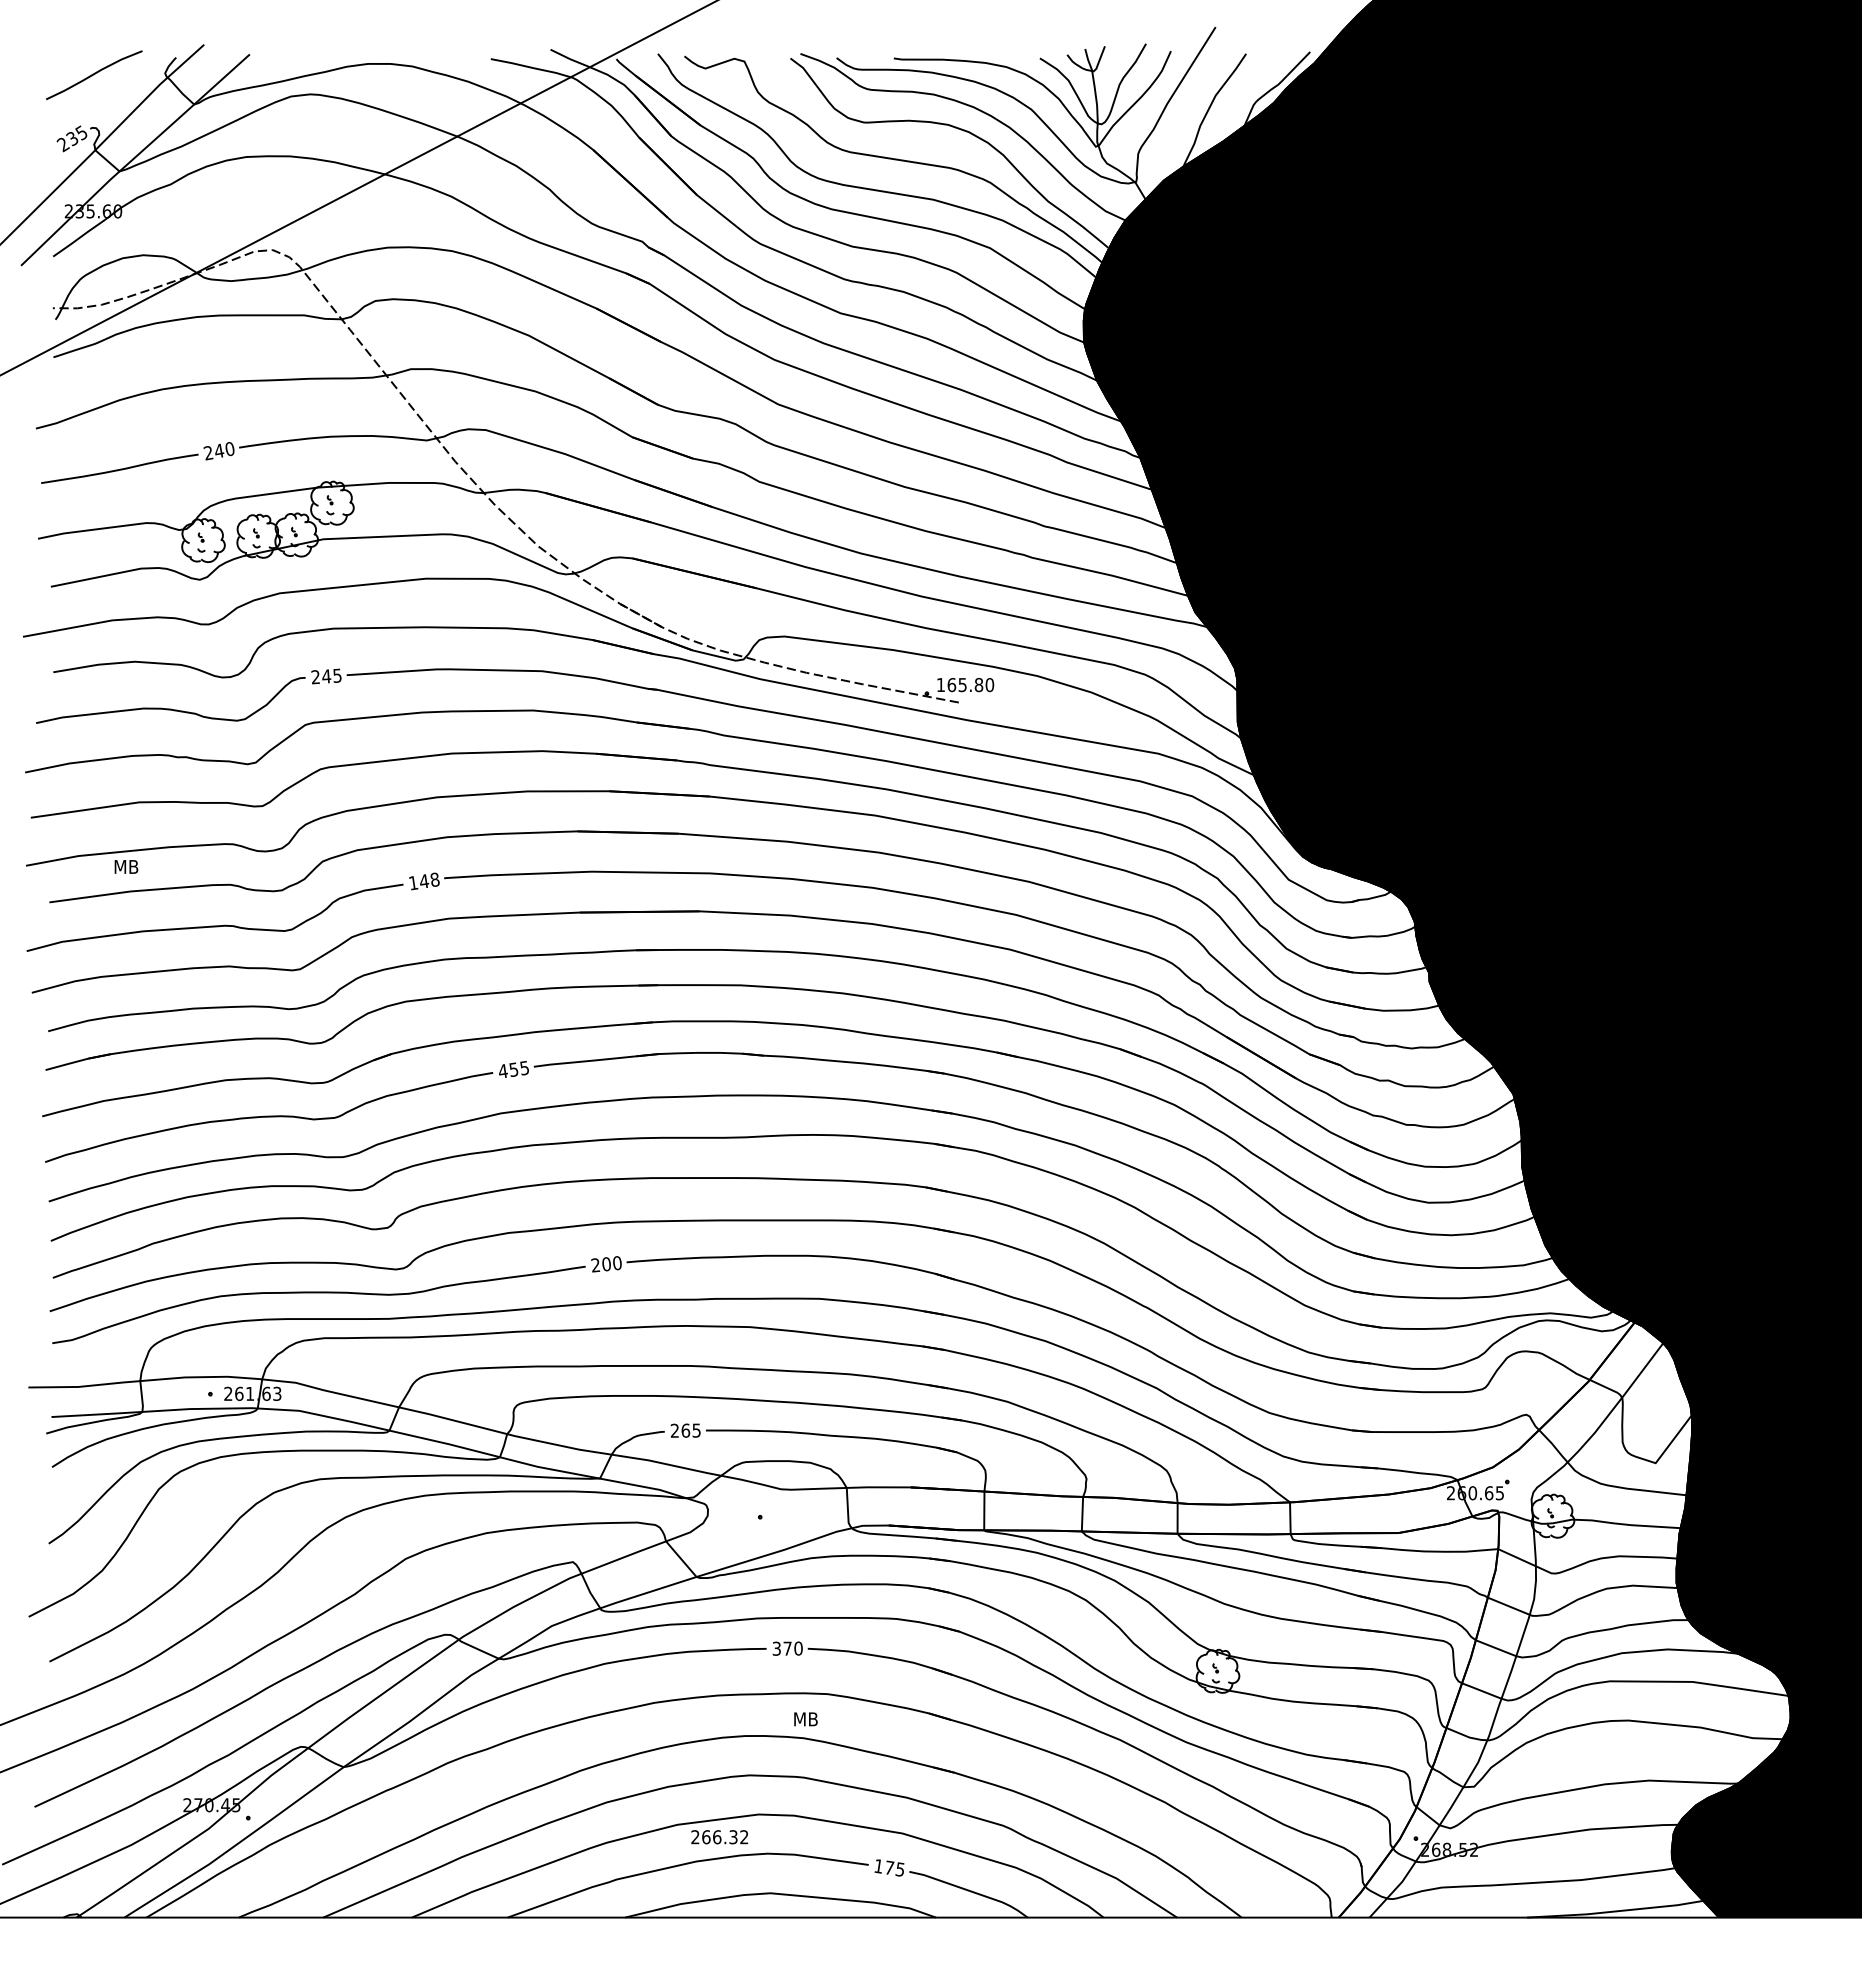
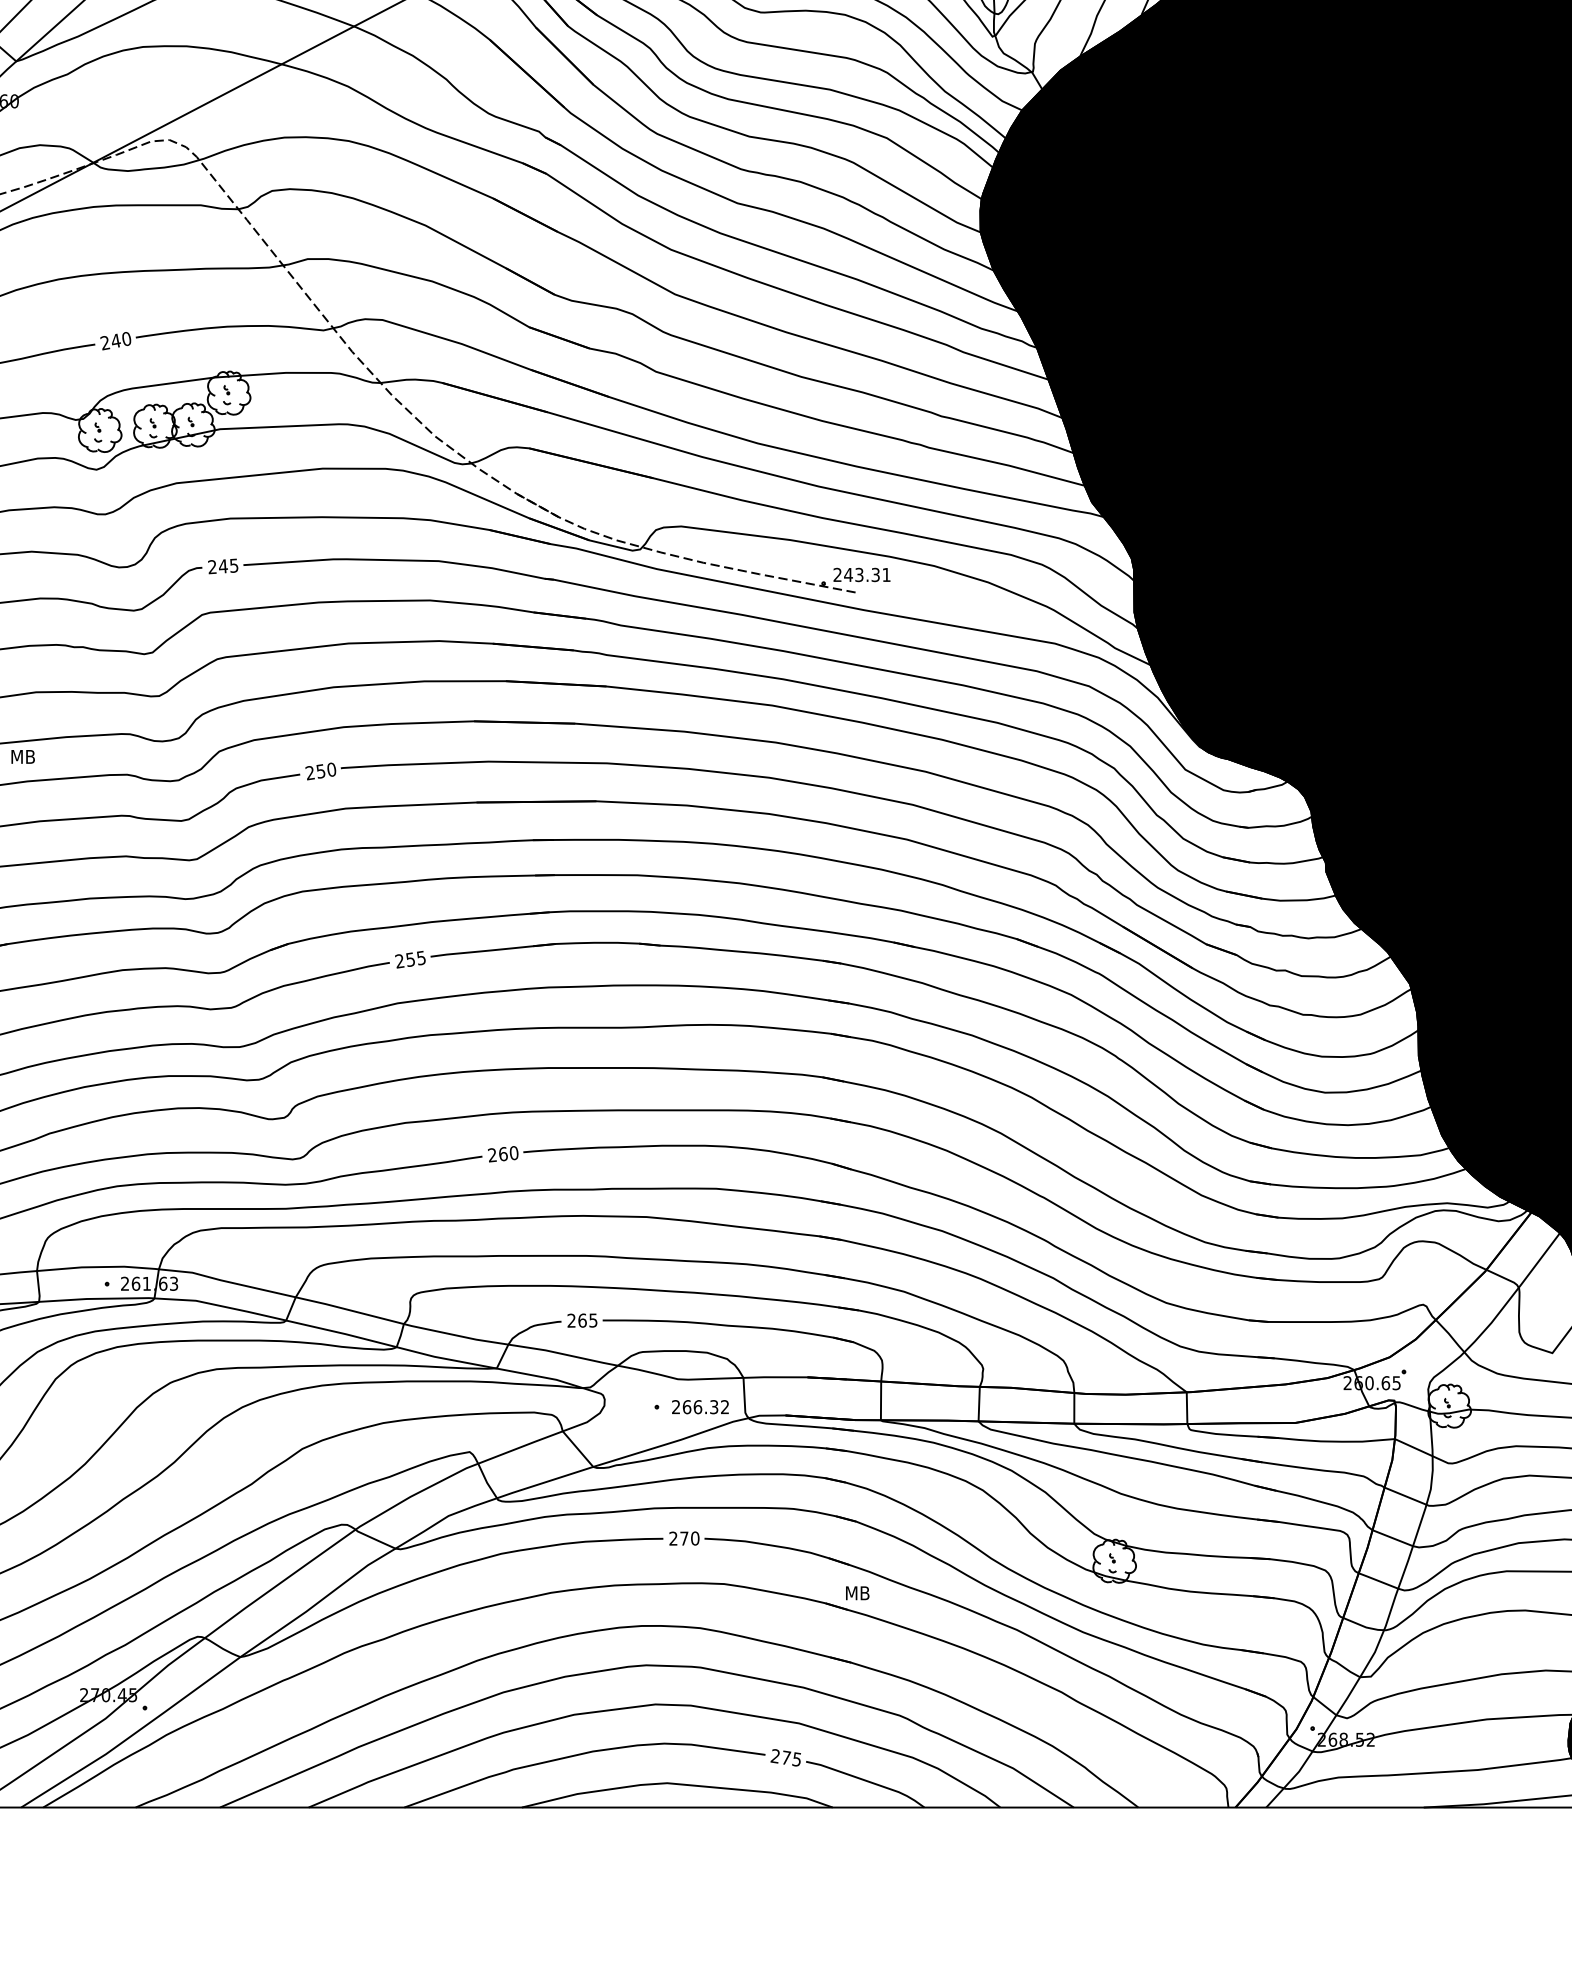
text: (965, 684) -> (862, 574), 165.80 -> 243.31
text: (423, 881) -> (320, 771), 148 -> 250
text: (502, 1071) -> (399, 961), 455 -> 255
text: (606, 1263) -> (503, 1153), 200 -> 260
text: (776, 1648) -> (673, 1538), 370 -> 270
text: (805, 1719) -> (857, 1593), moved
text: (719, 1837) -> (700, 1407), moved
text: (877, 1866) -> (774, 1756), 175 -> 275

